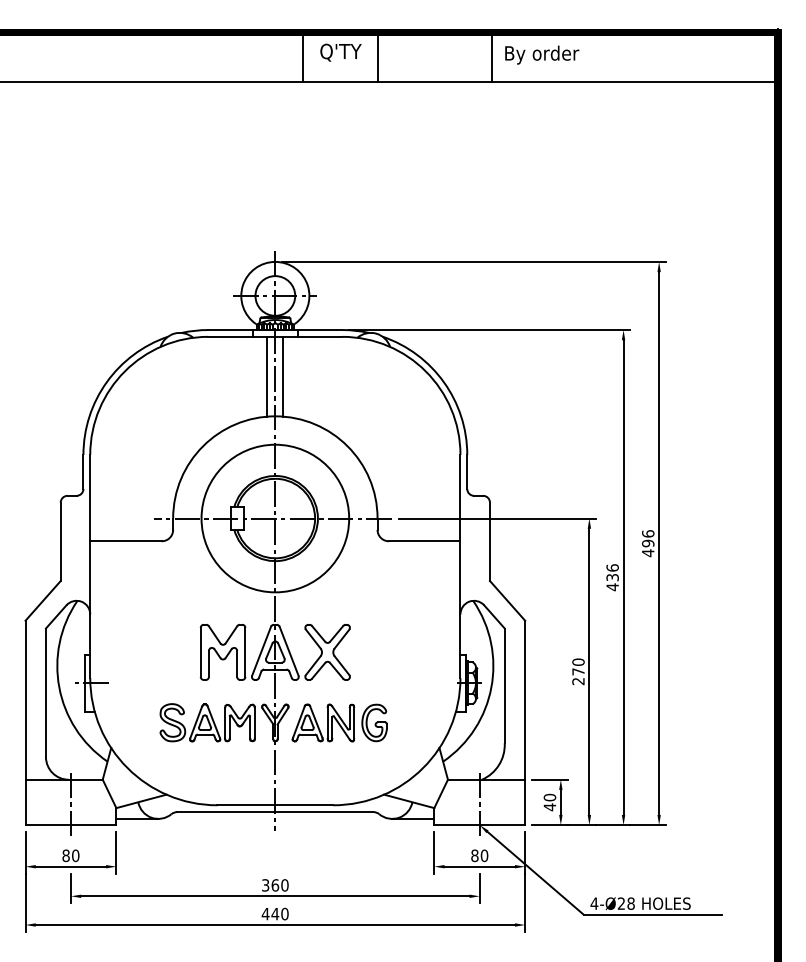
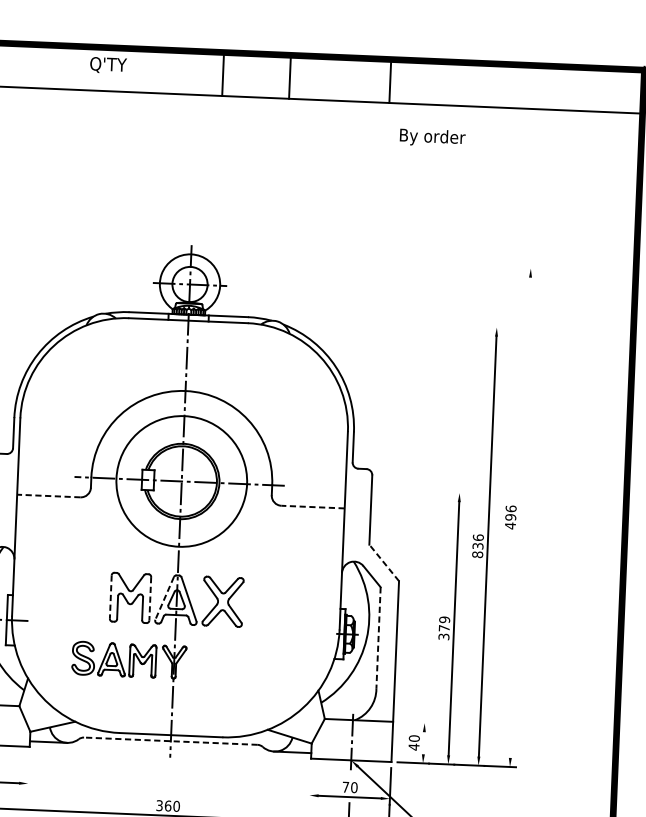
text: (340, 52) -> (108, 65), moved
text: (542, 54) -> (432, 137), moved
line: (473, 261) -> (366, 261), removed
line: (489, 330) -> (378, 323), removed
line: (267, 376) -> (180, 355), removed
line: (283, 376) -> (194, 356), removed
line: (497, 518) -> (378, 489), removed
line: (126, 541) -> (49, 496), solid -> dashed
line: (424, 541) -> (312, 507), solid -> dashed
line: (659, 543) -> (520, 517), removed
text: (612, 587) -> (477, 554), 436 -> 836
line: (507, 600) -> (384, 562), solid -> dashed
line: (261, 651) -> (164, 598), solid -> dashed
line: (200, 652) -> (110, 597), solid -> dashed
line: (245, 652) -> (150, 598), solid -> dashed
text: (578, 671) -> (444, 628), 270 -> 379
line: (504, 686) -> (378, 638), solid -> dashed
part: (339, 722) -> (230, 664), removed
line: (549, 779) -> (414, 722), removed
line: (560, 801) -> (423, 742), removed
line: (274, 812) -> (170, 741), solid -> dashed
line: (116, 852) -> (28, 771), removed
line: (434, 852) -> (310, 782), removed
text: (474, 855) -> (345, 786), 80 -> 70

